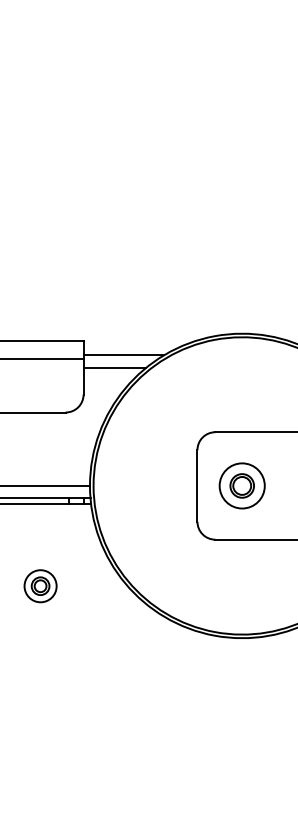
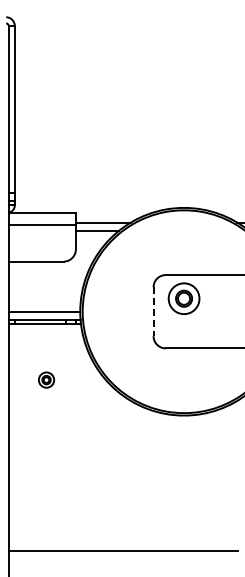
part: (241, 485) -> (183, 298), moved
line: (197, 487) -> (153, 312), solid -> dashed
part: (40, 585) -> (46, 379), size x0.7

